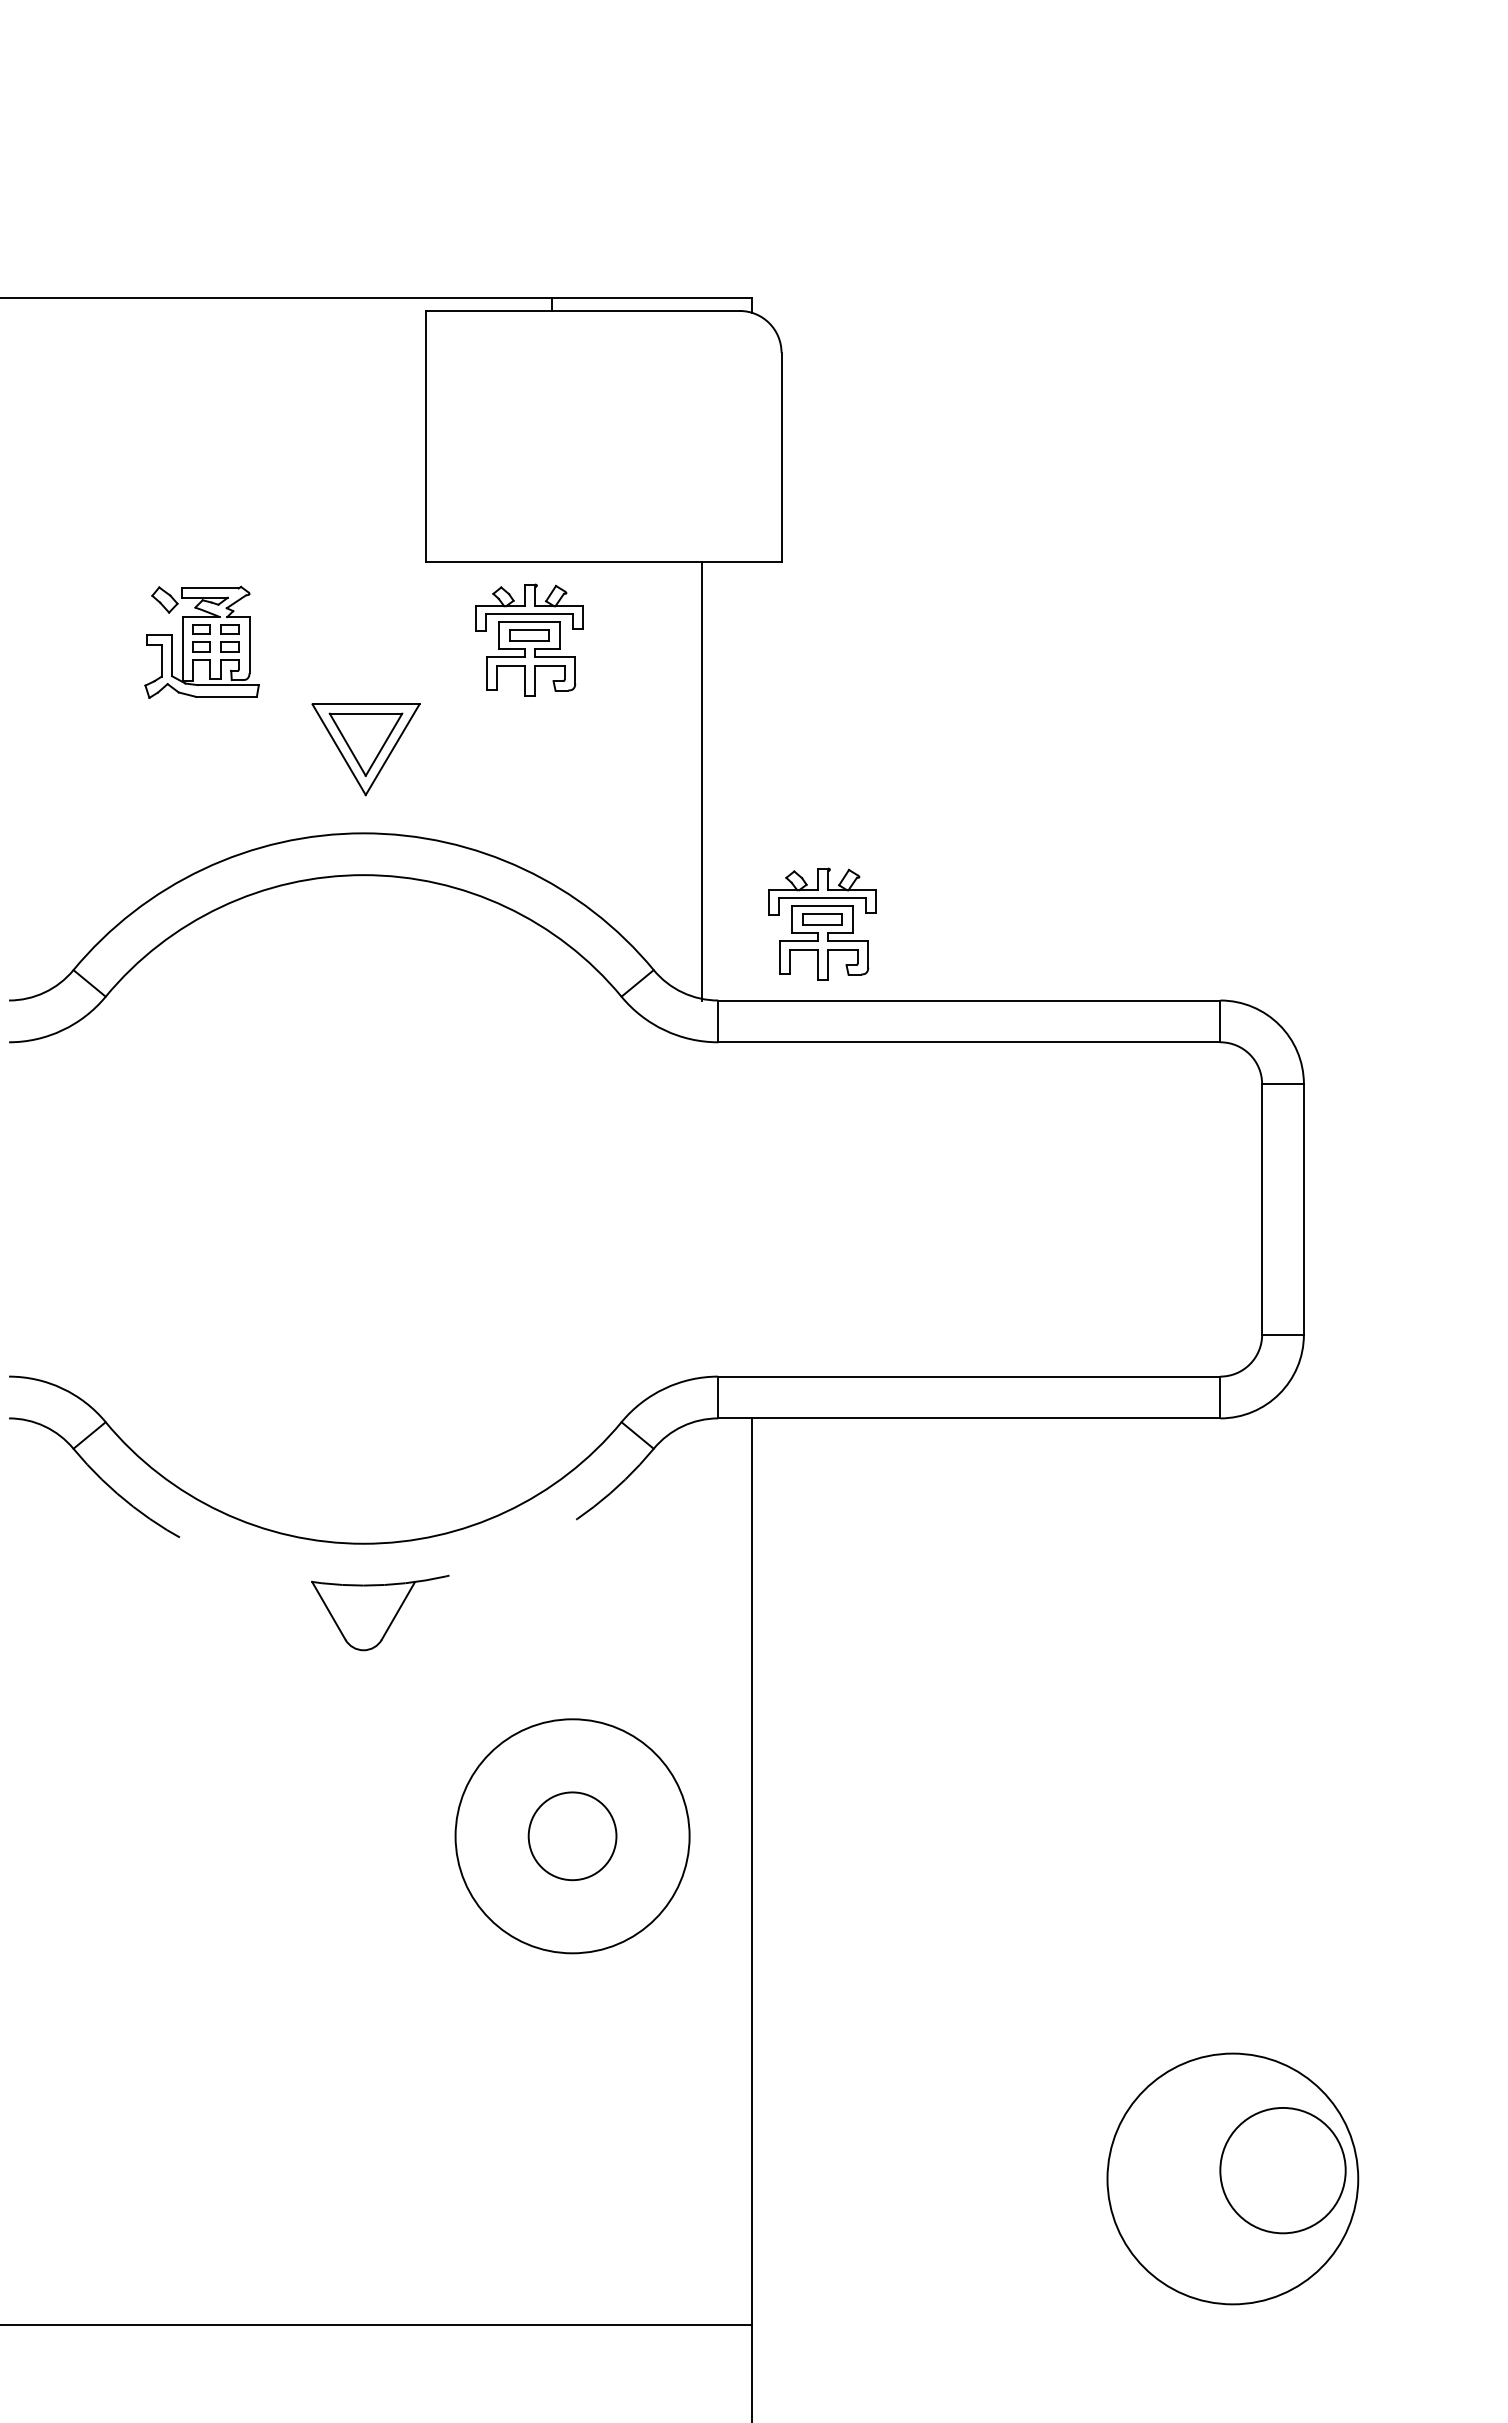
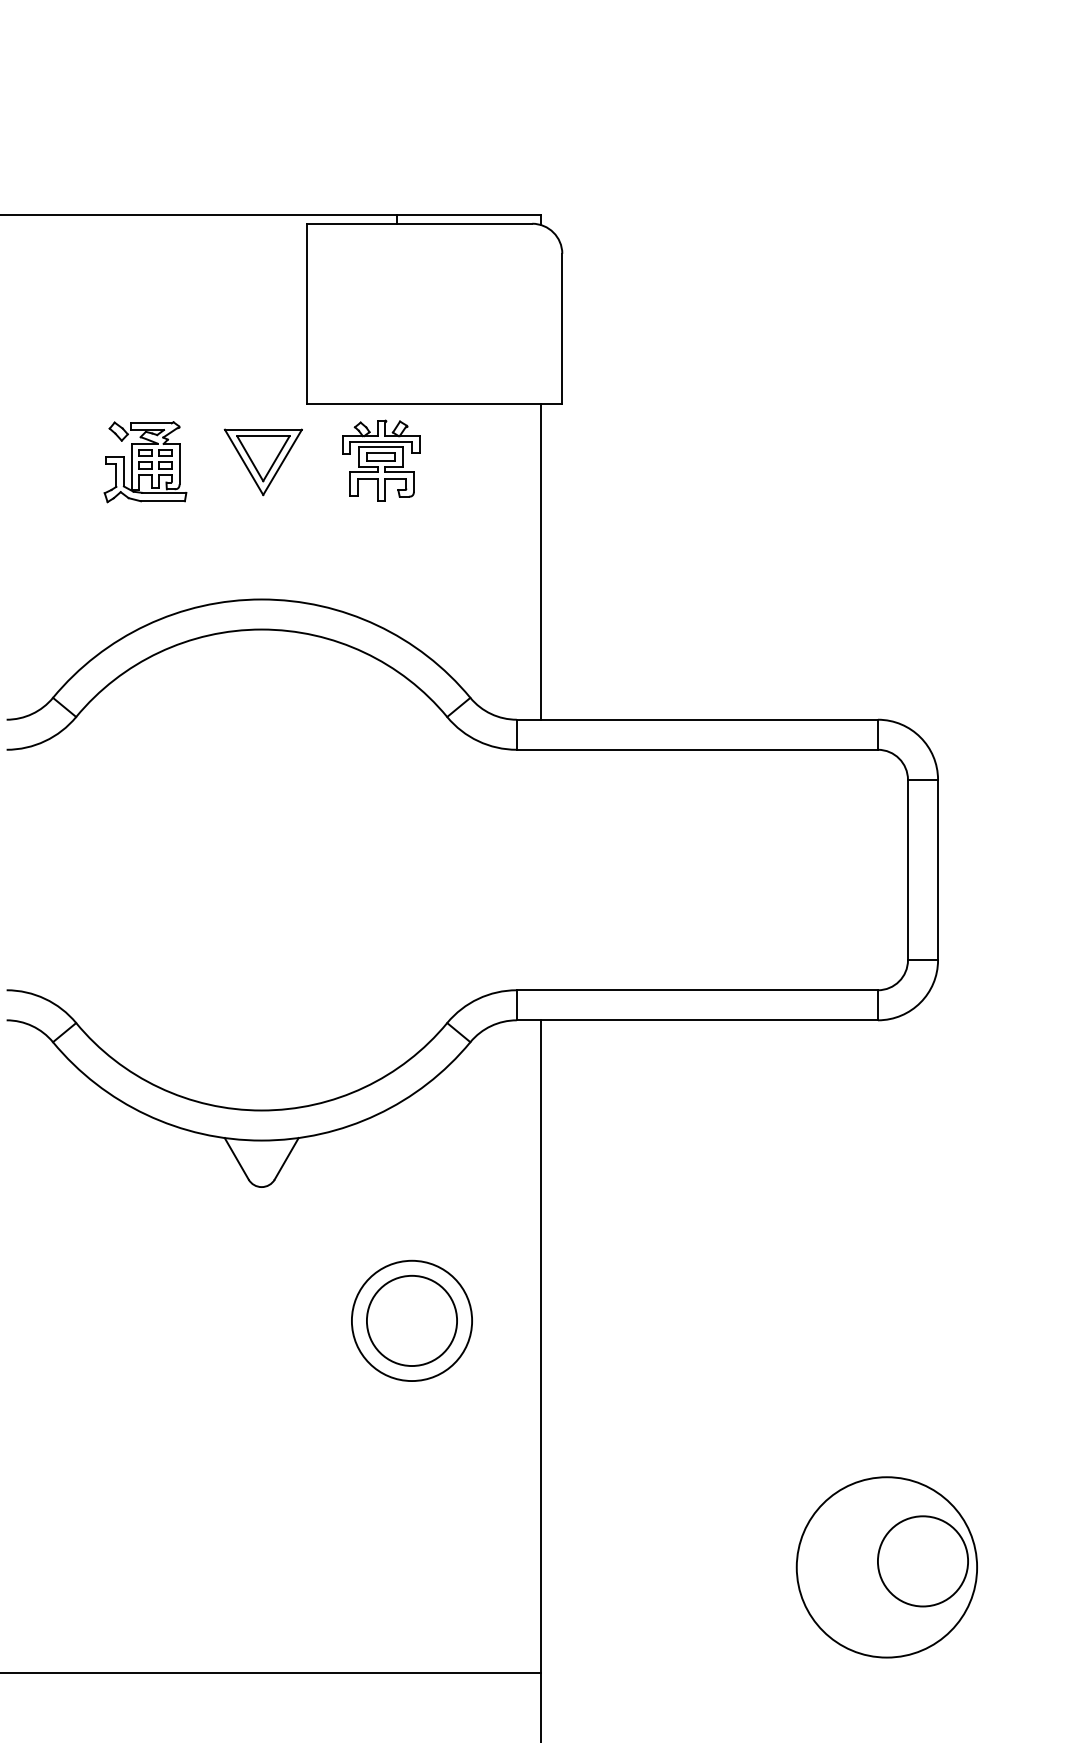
part: (365, 749) -> (263, 462), moved
line: (702, 780) -> (541, 561), moved
part: (822, 923) -> (591, 664), removed
arc: (363, 1585) -> (261, 1140), dashed -> solid
circle: (572, 1835) -> (411, 1320), size x0.71
circle: (572, 1835) -> (411, 1320), size x1.43

